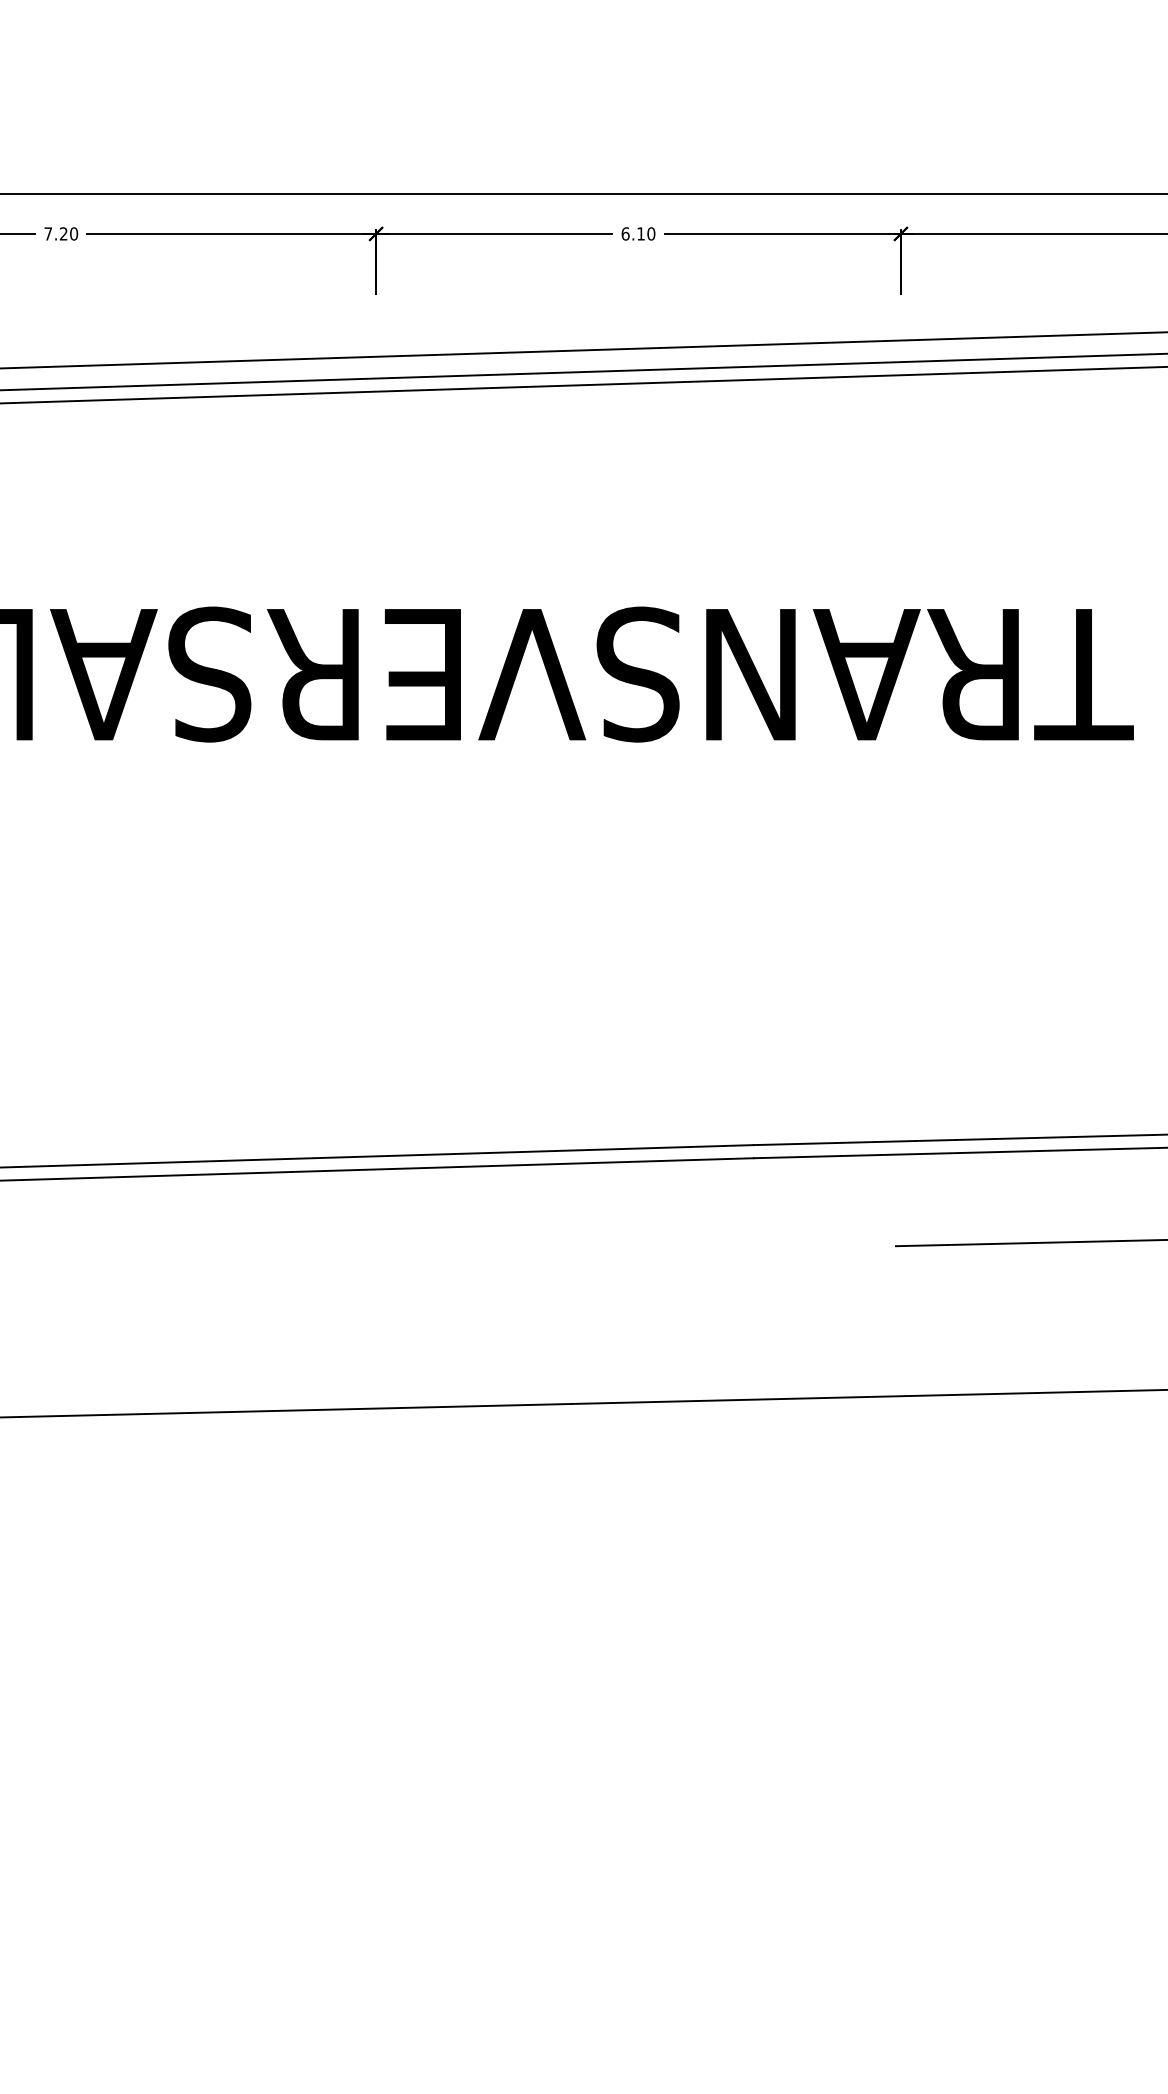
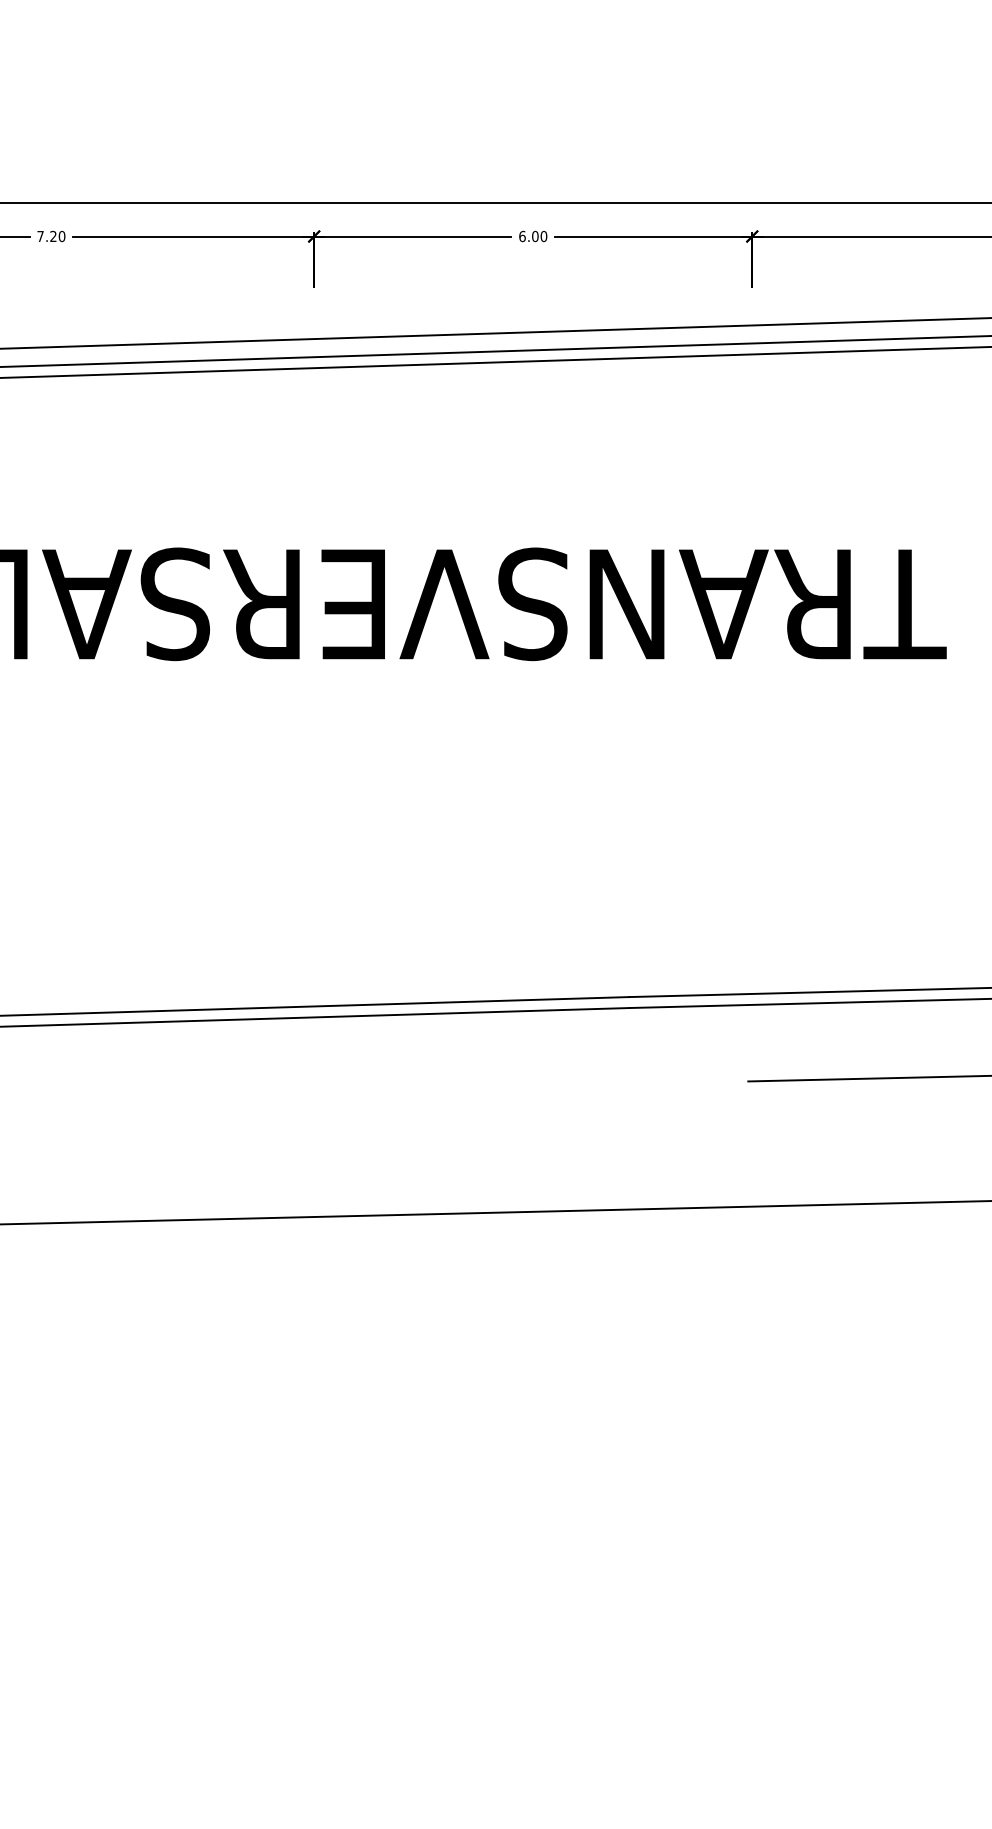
text: (641, 233) -> (535, 236), 6.10 -> 6.00

